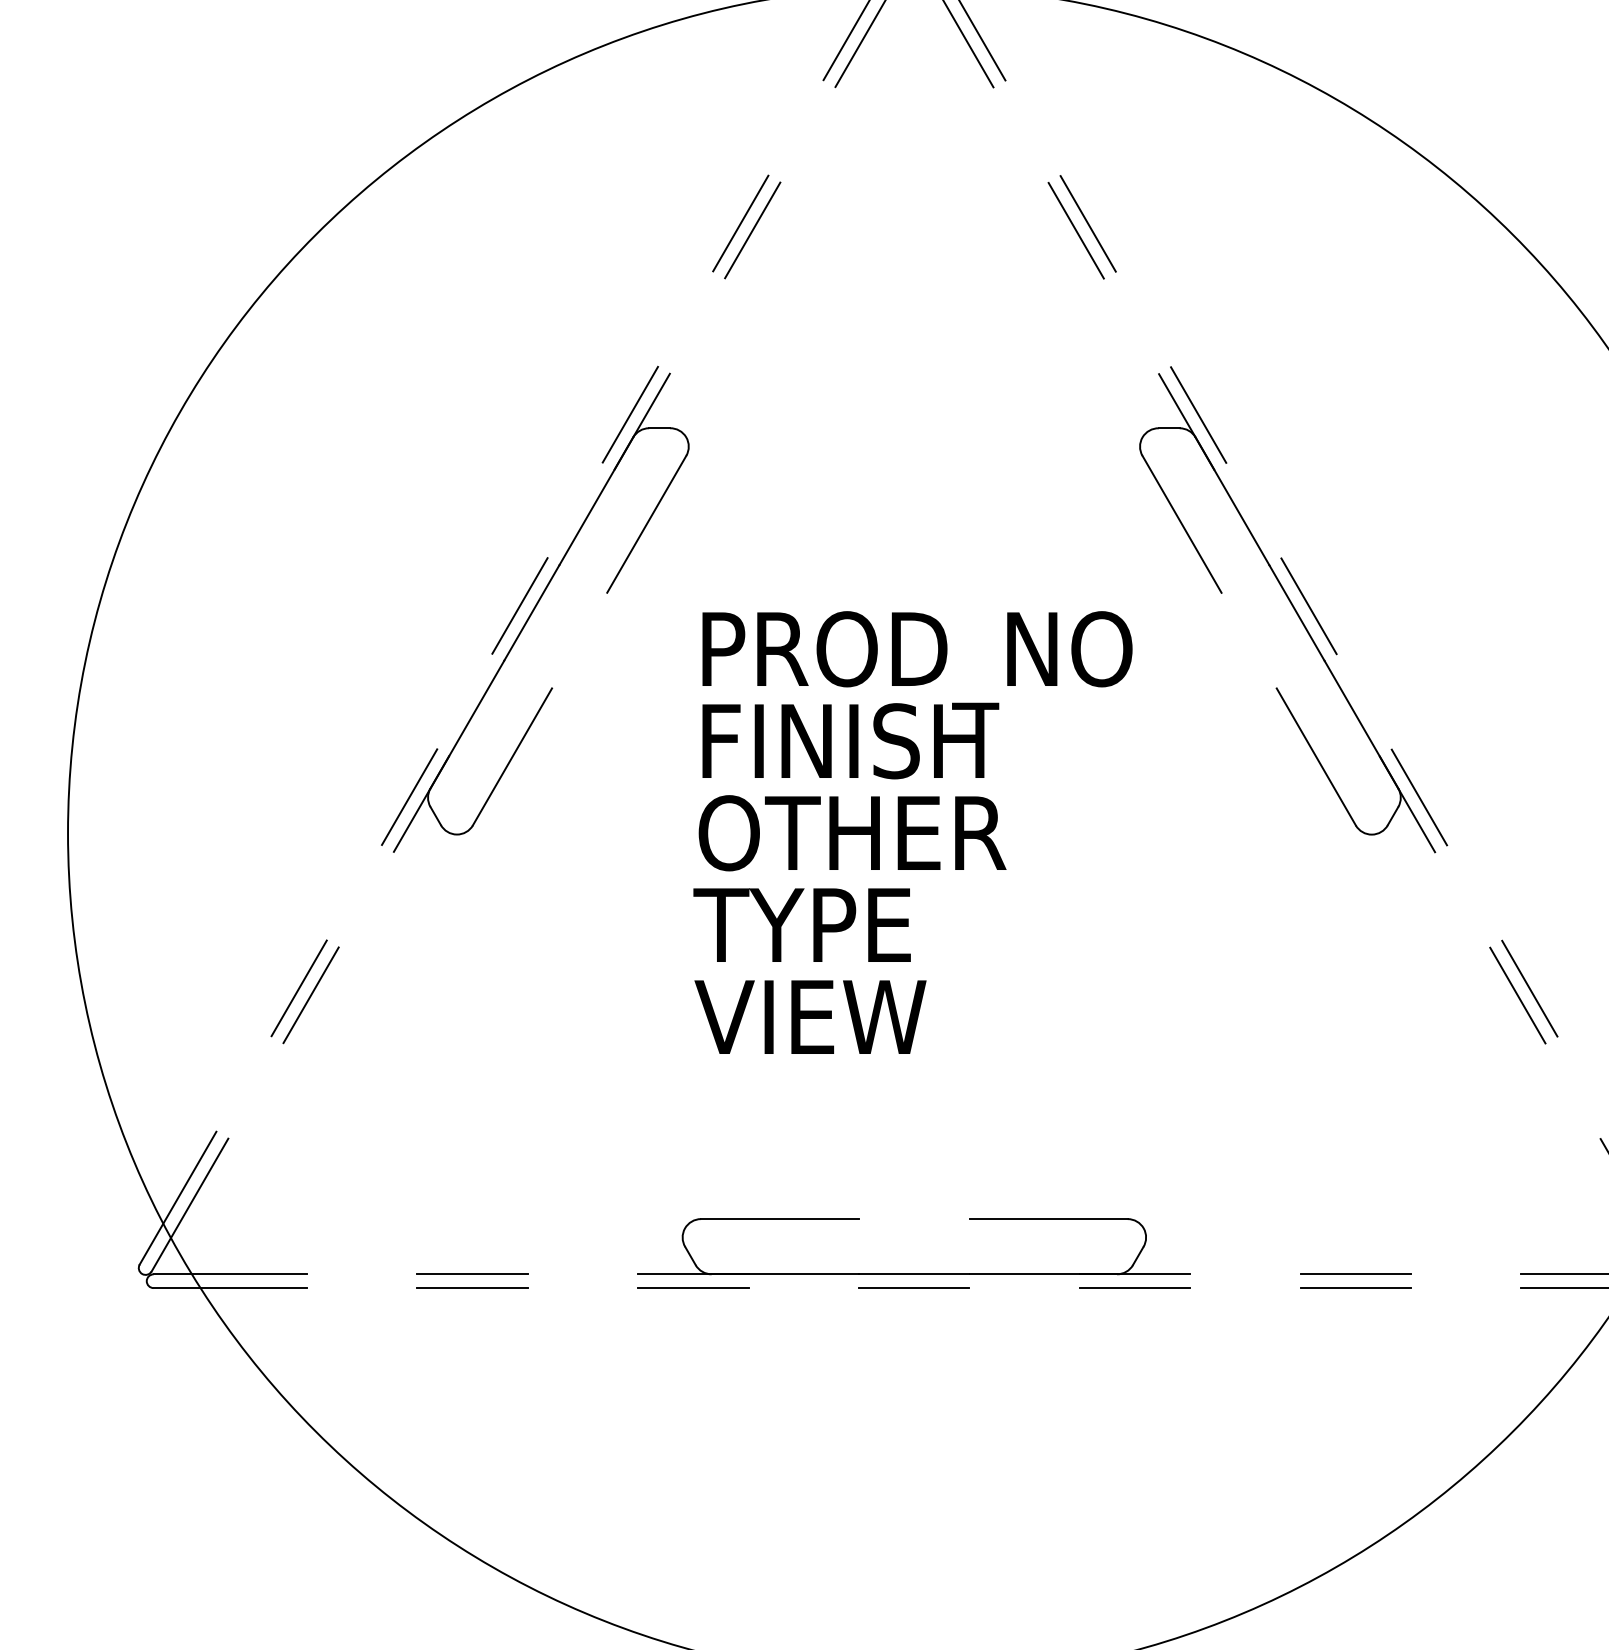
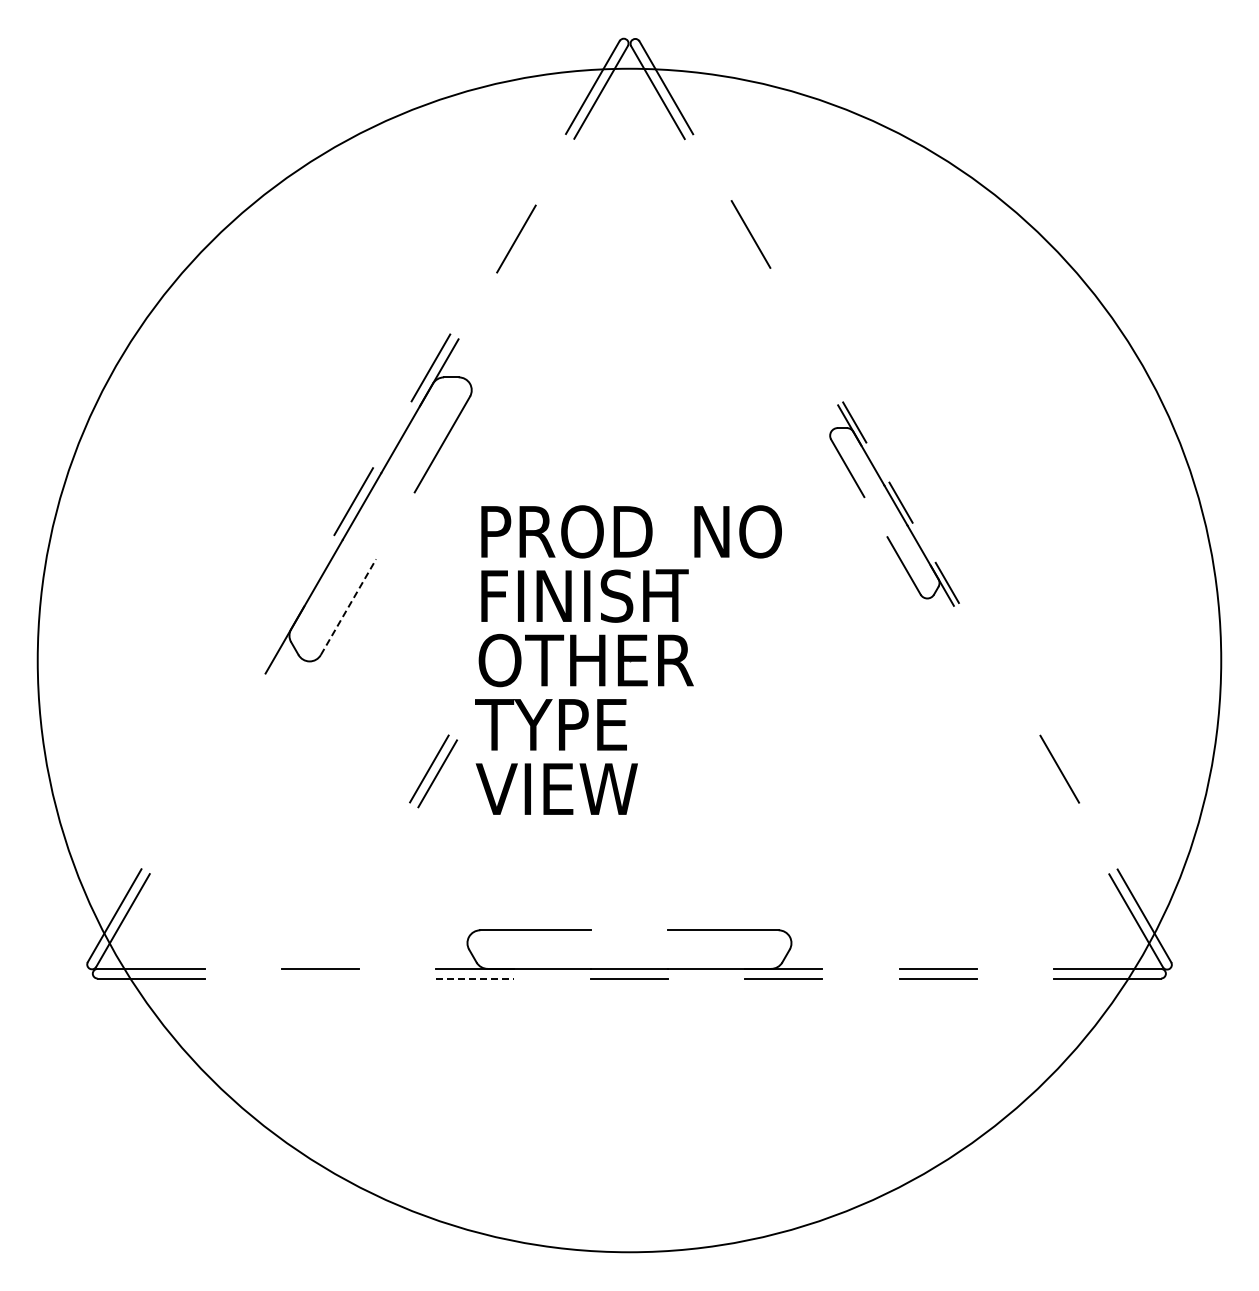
line: (739, 222) -> (507, 233), removed
line: (1076, 229) -> (742, 238), removed
part: (1293, 608) -> (894, 503), size x0.6
line: (512, 755) -> (348, 606), solid -> dashed
line: (409, 796) -> (276, 634), removed
part: (305, 991) -> (433, 771), moved
line: (1517, 994) -> (1051, 773), removed
line: (472, 1288) -> (320, 978), removed
line: (694, 1288) -> (475, 978), solid -> dashed

